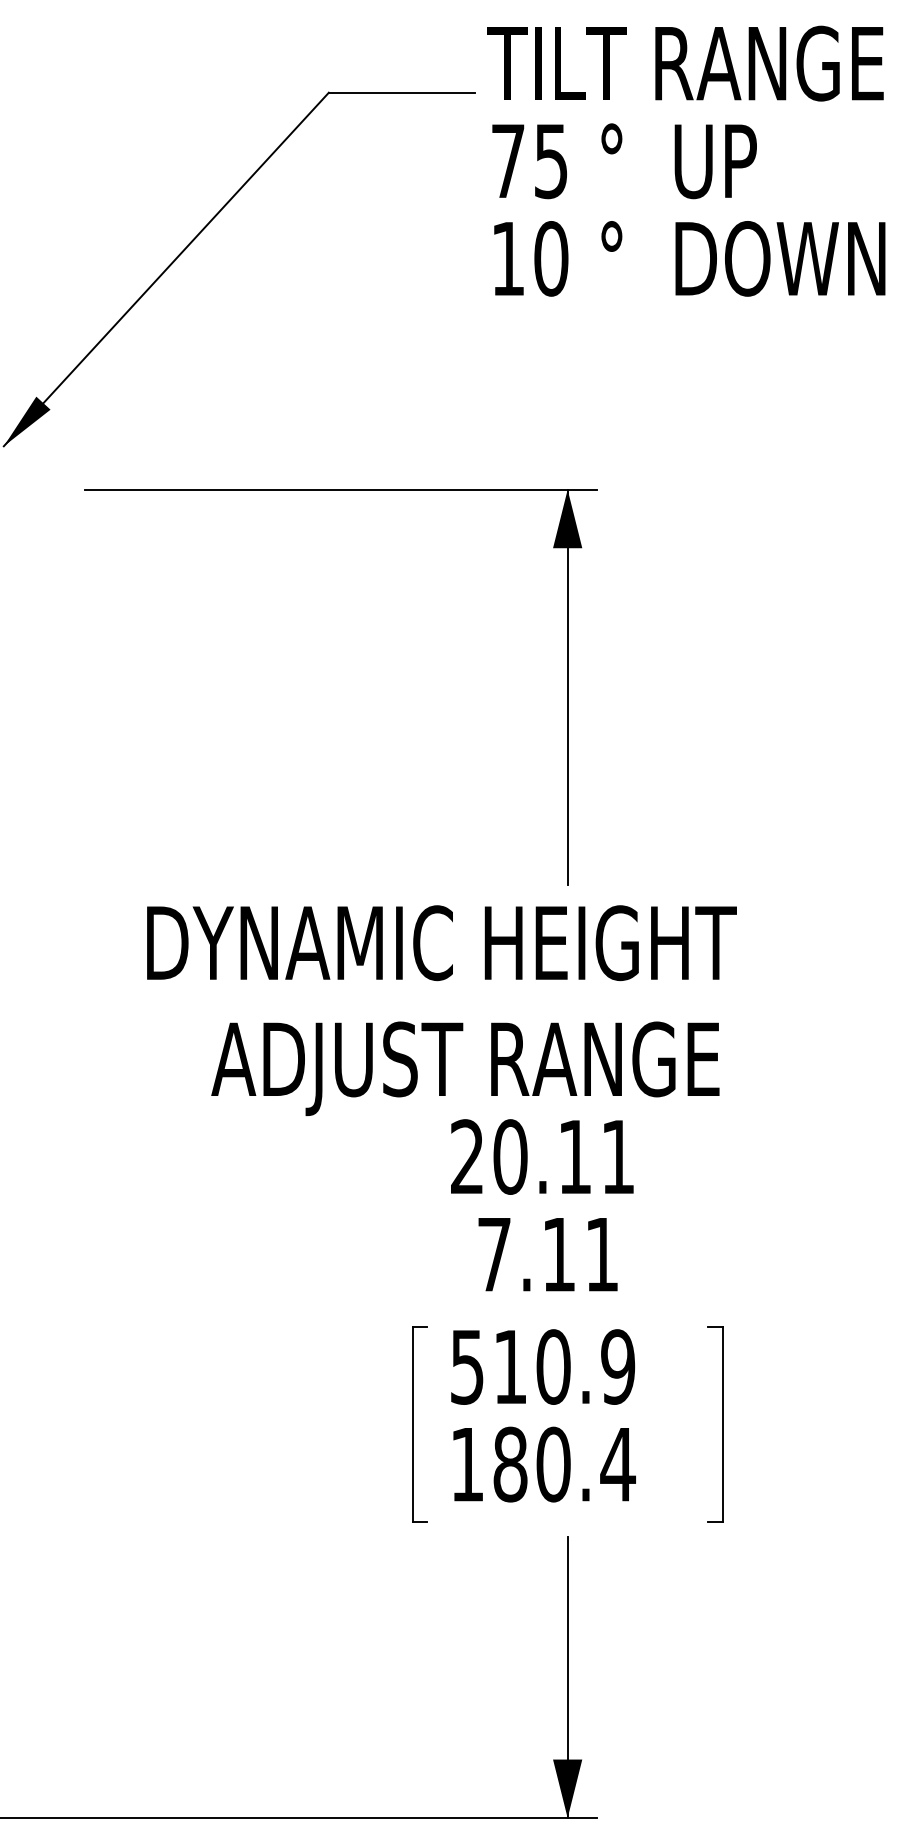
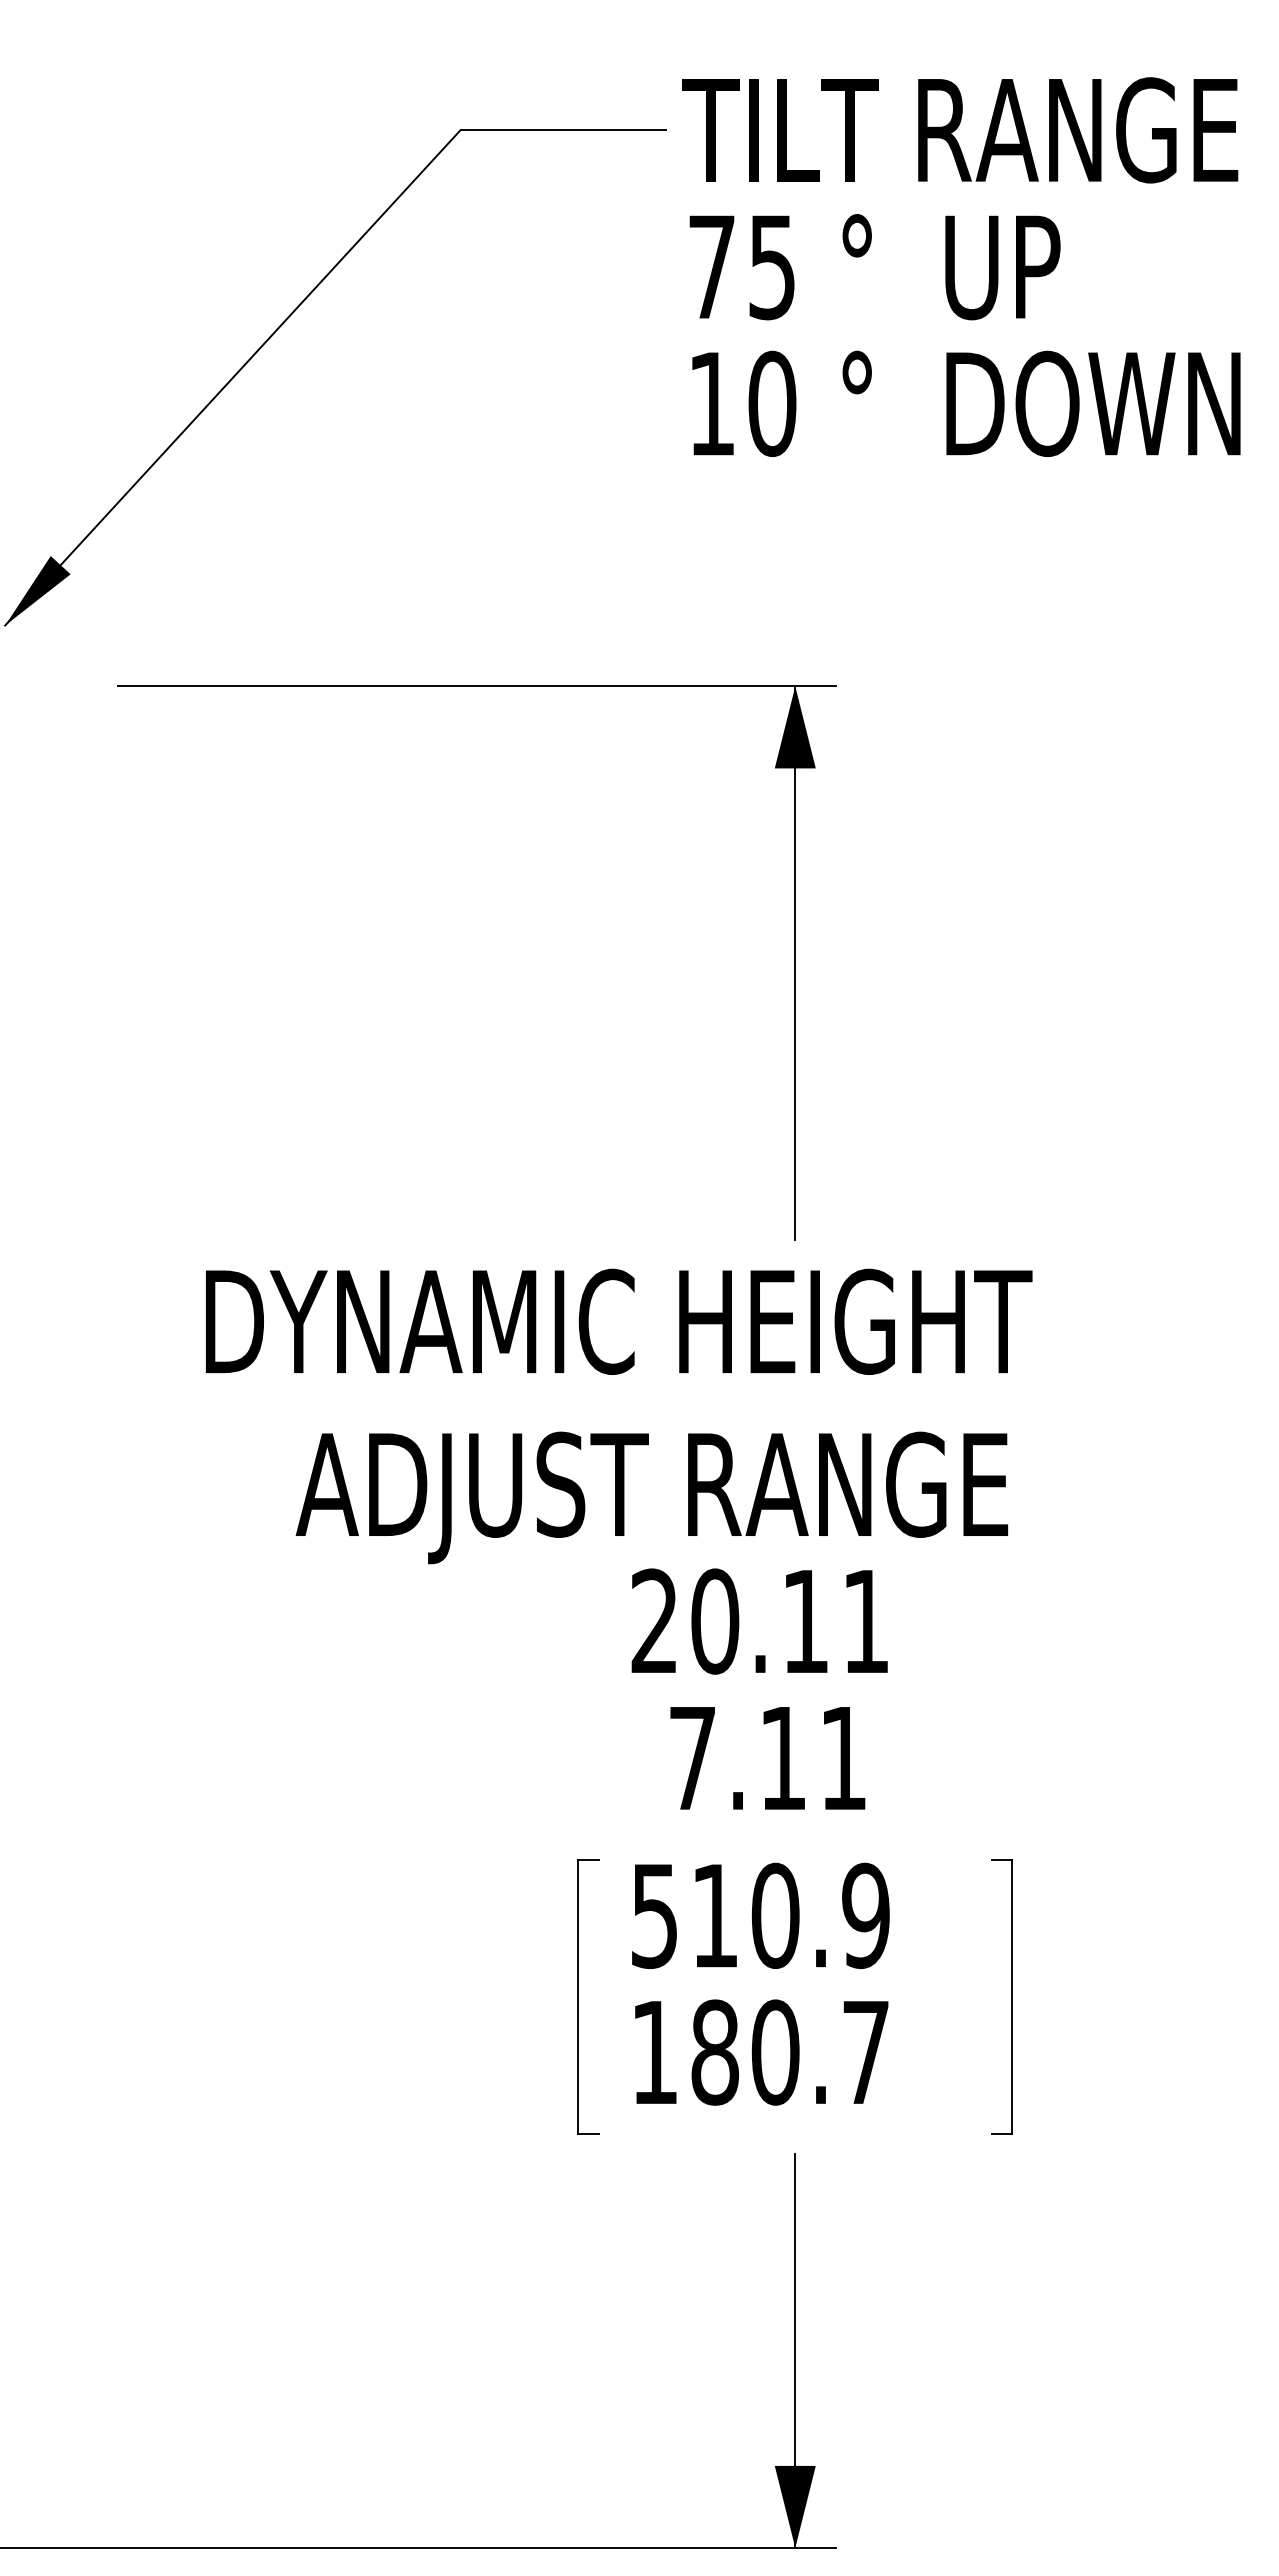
text: (686, 161) -> (961, 267), moved
text: (617, 1464) -> (865, 2052), 180.4 -> 180.7

